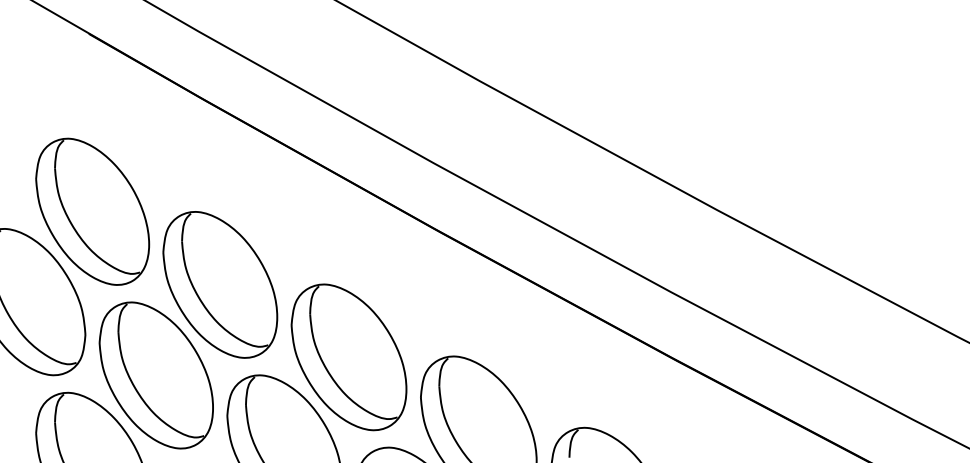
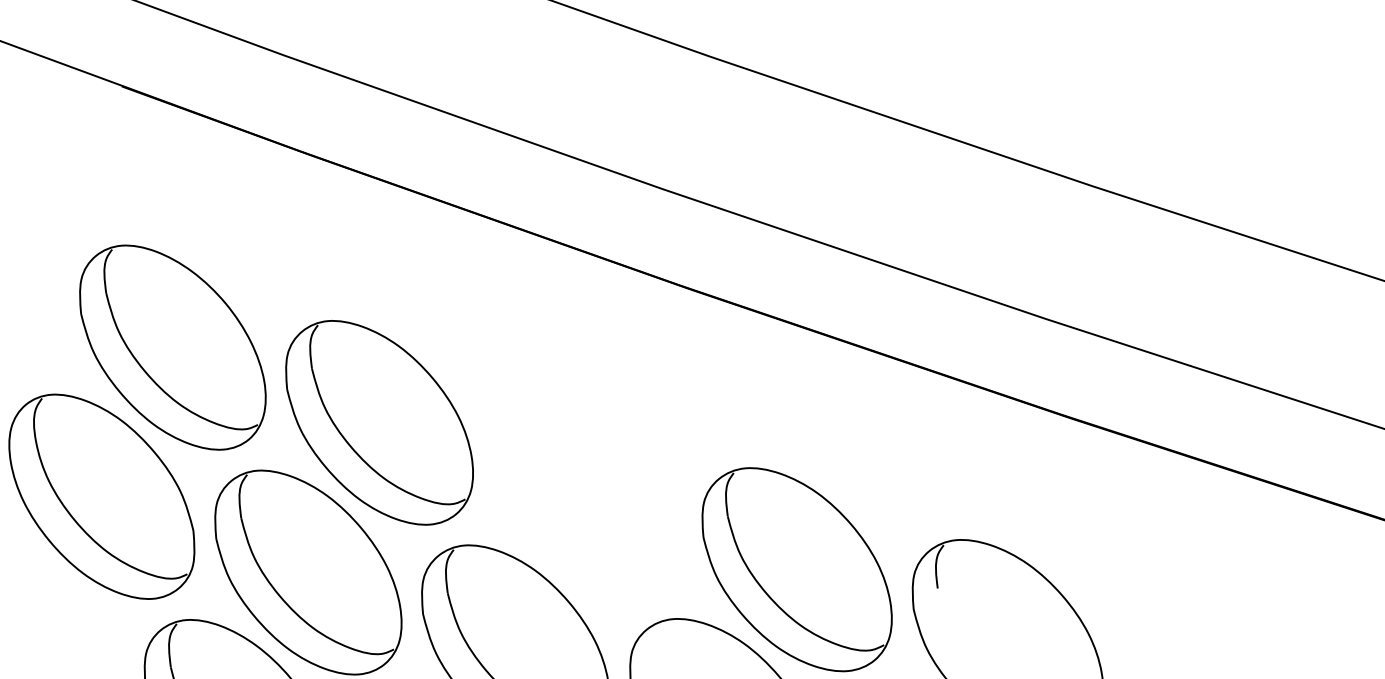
part: (348, 357) -> (586, 497), removed

